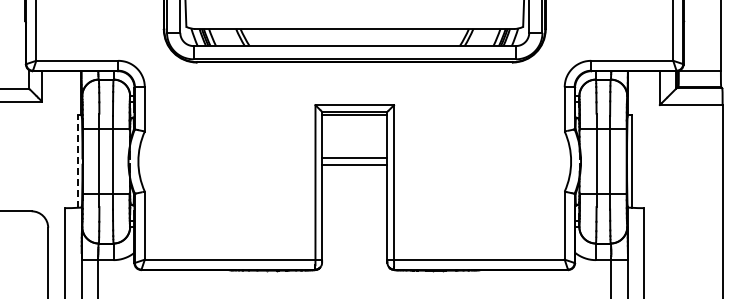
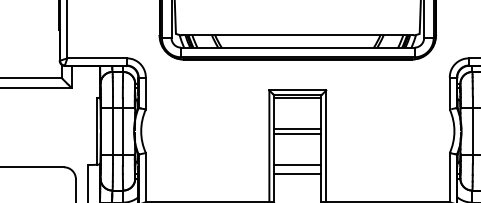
line: (77, 160) -> (97, 130), dashed -> solid
line: (354, 207) -> (297, 164), added
line: (354, 220) -> (297, 173), added

